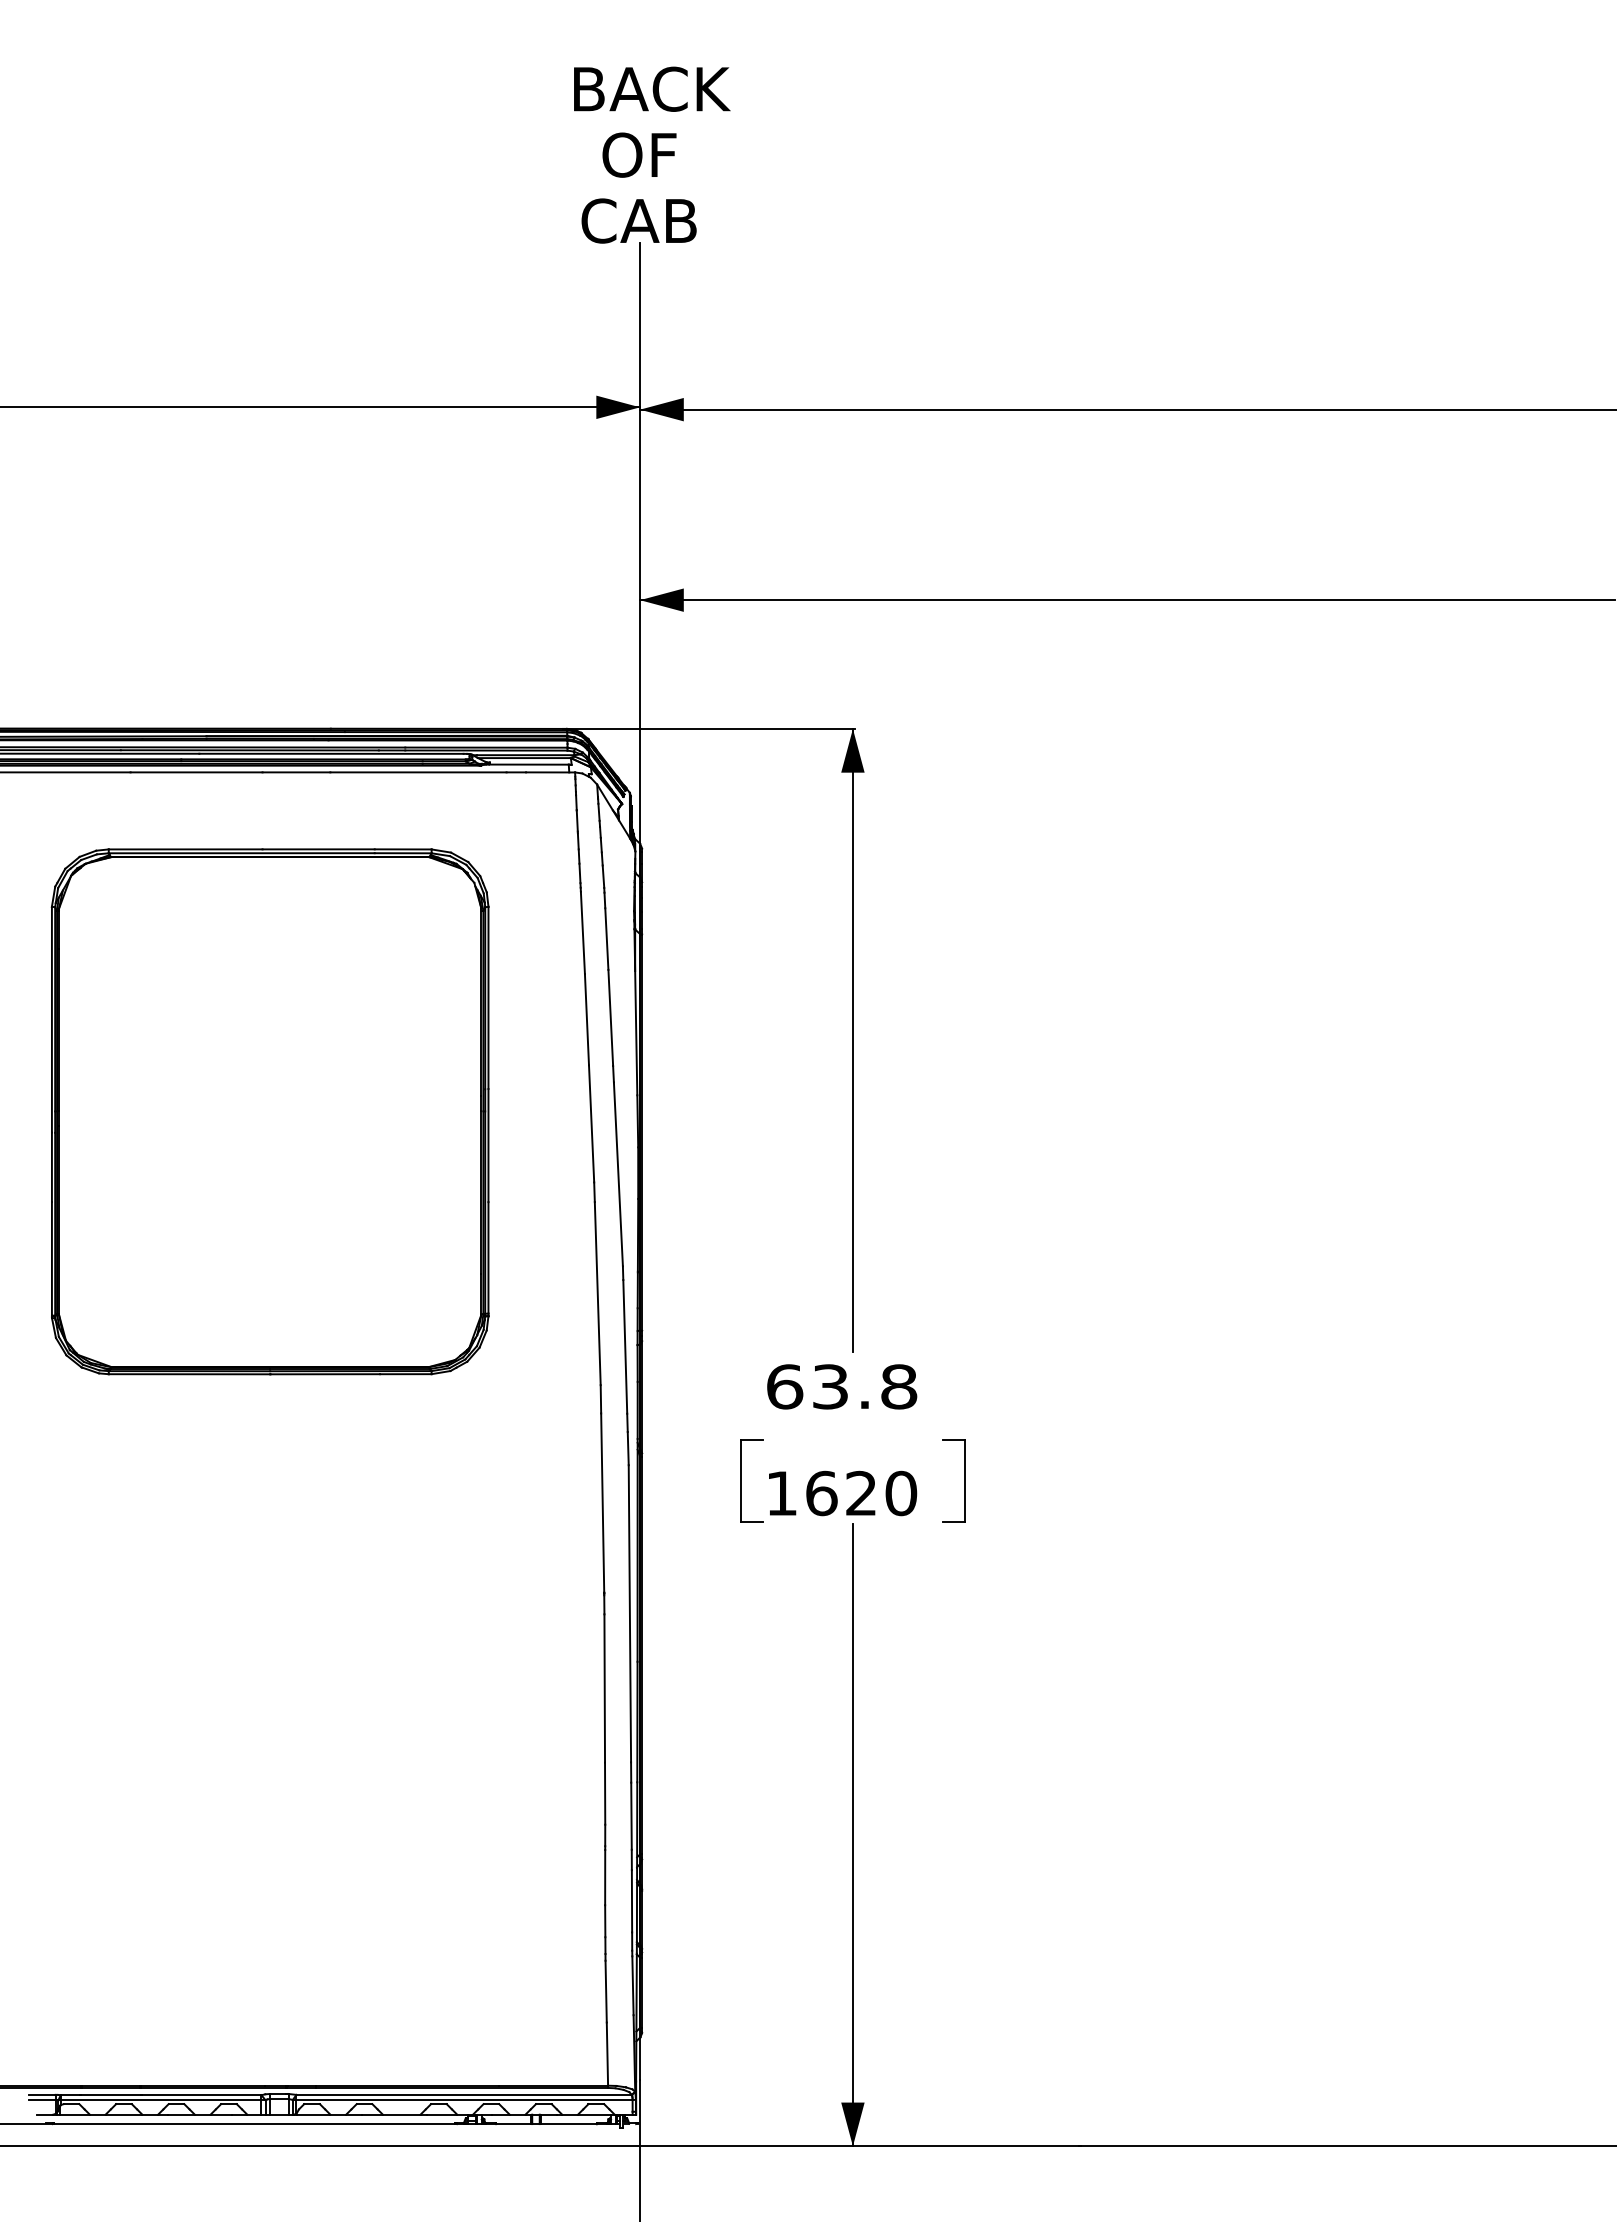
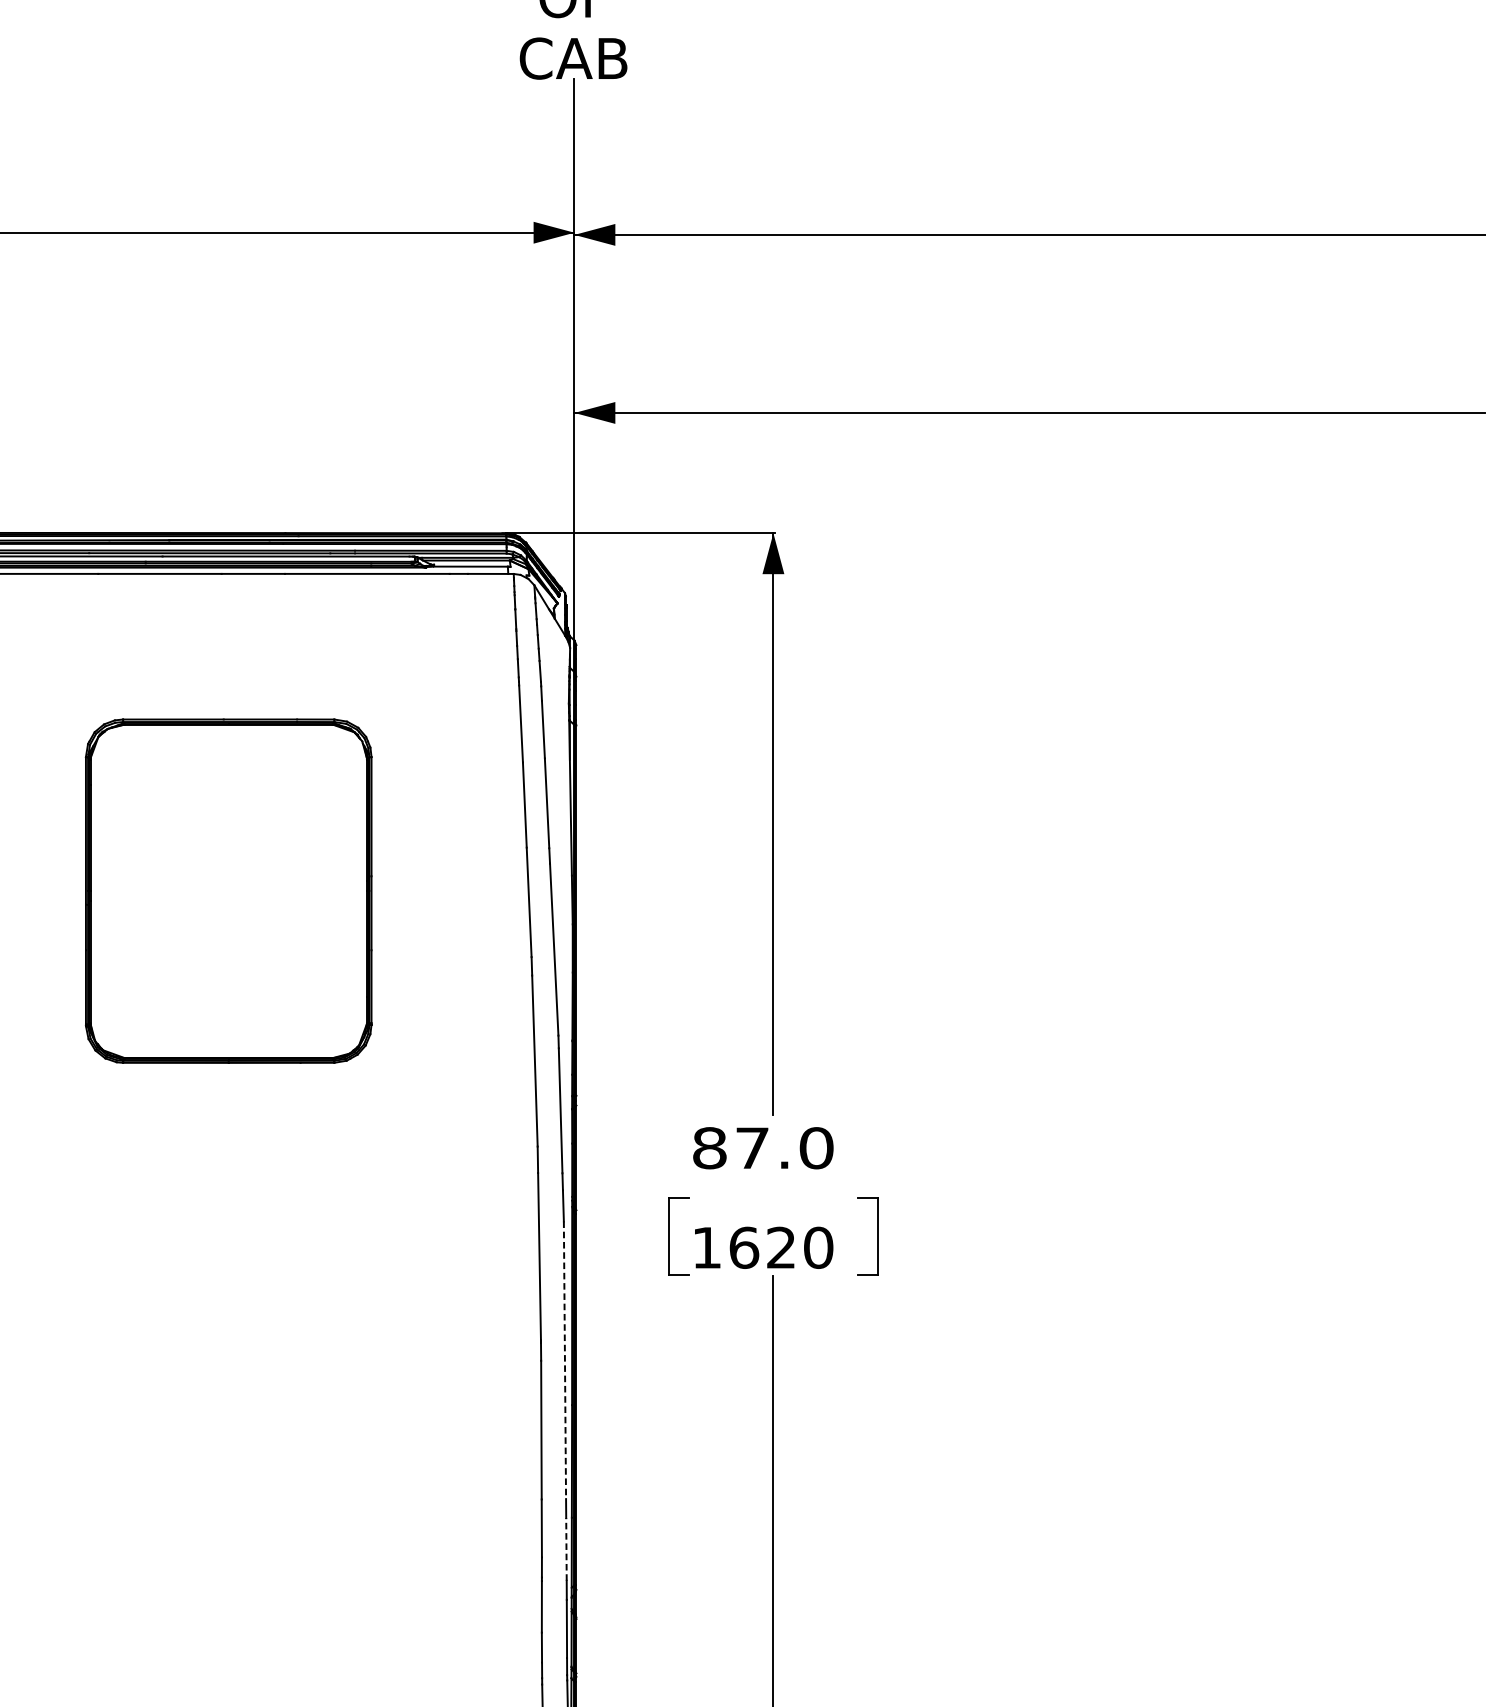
part: (269, 1111) -> (228, 890), size x0.7
text: (842, 1386) -> (763, 1147), 63.8 -> 87.0
line: (629, 1613) -> (564, 1360), solid -> dashed
line: (631, 1816) -> (566, 1549), solid -> dashed

